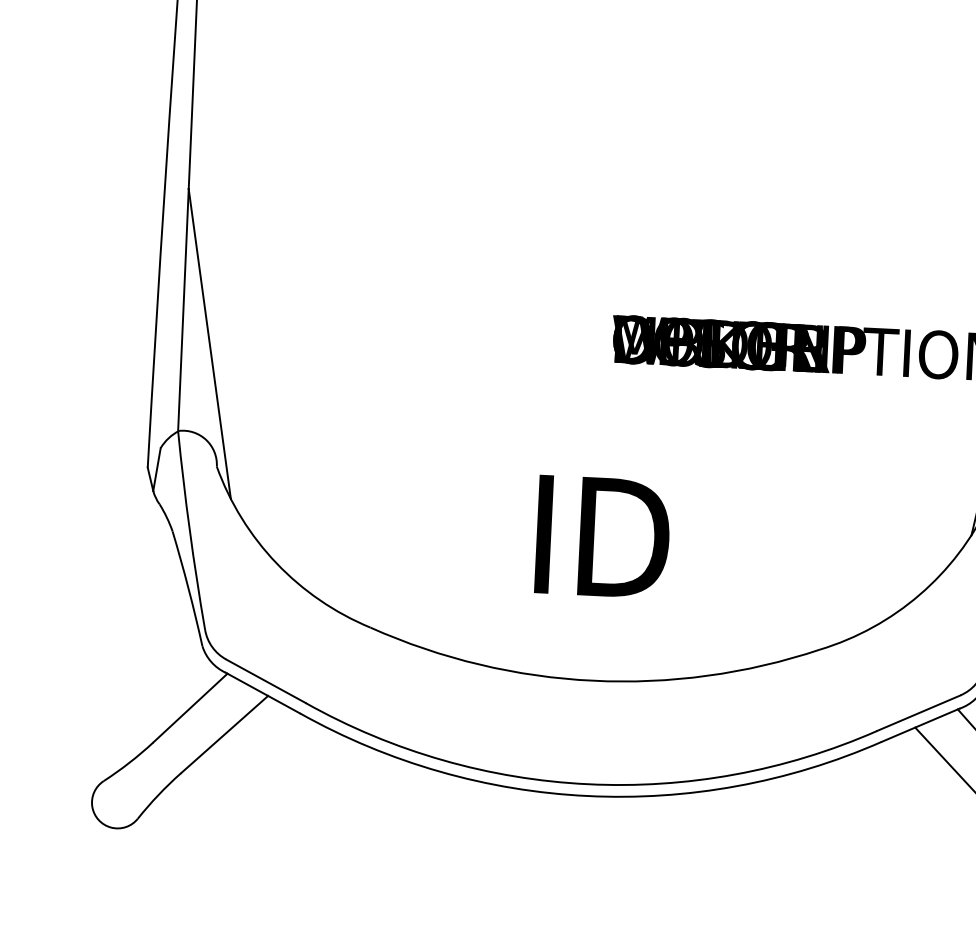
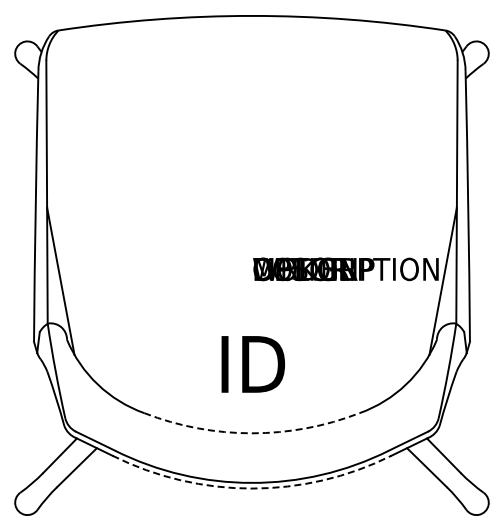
arc: (592, 681) -> (251, 433), solid -> dashed
arc: (586, 795) -> (251, 488), solid -> dashed

